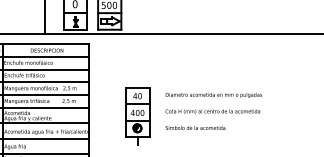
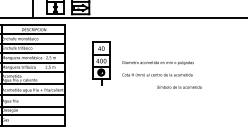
part: (137, 116) -> (101, 63), moved
text: (195, 126) -> (179, 86), moved

